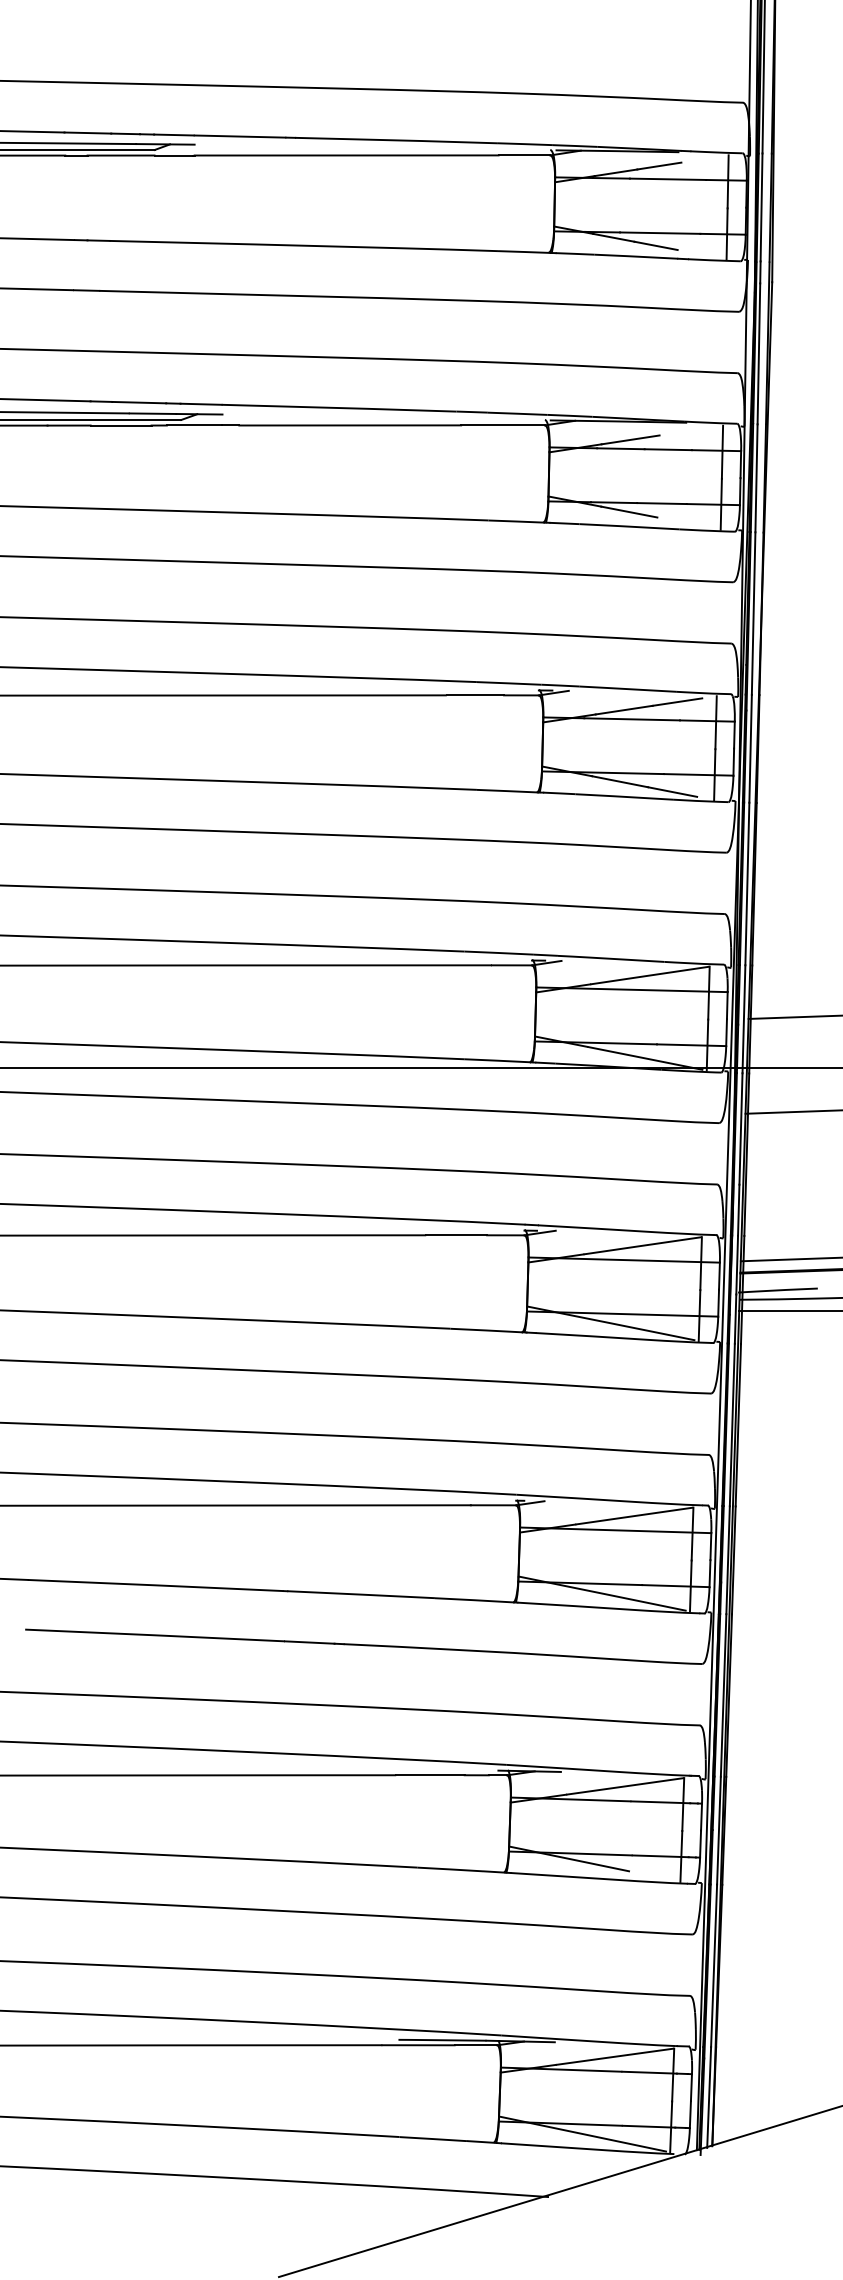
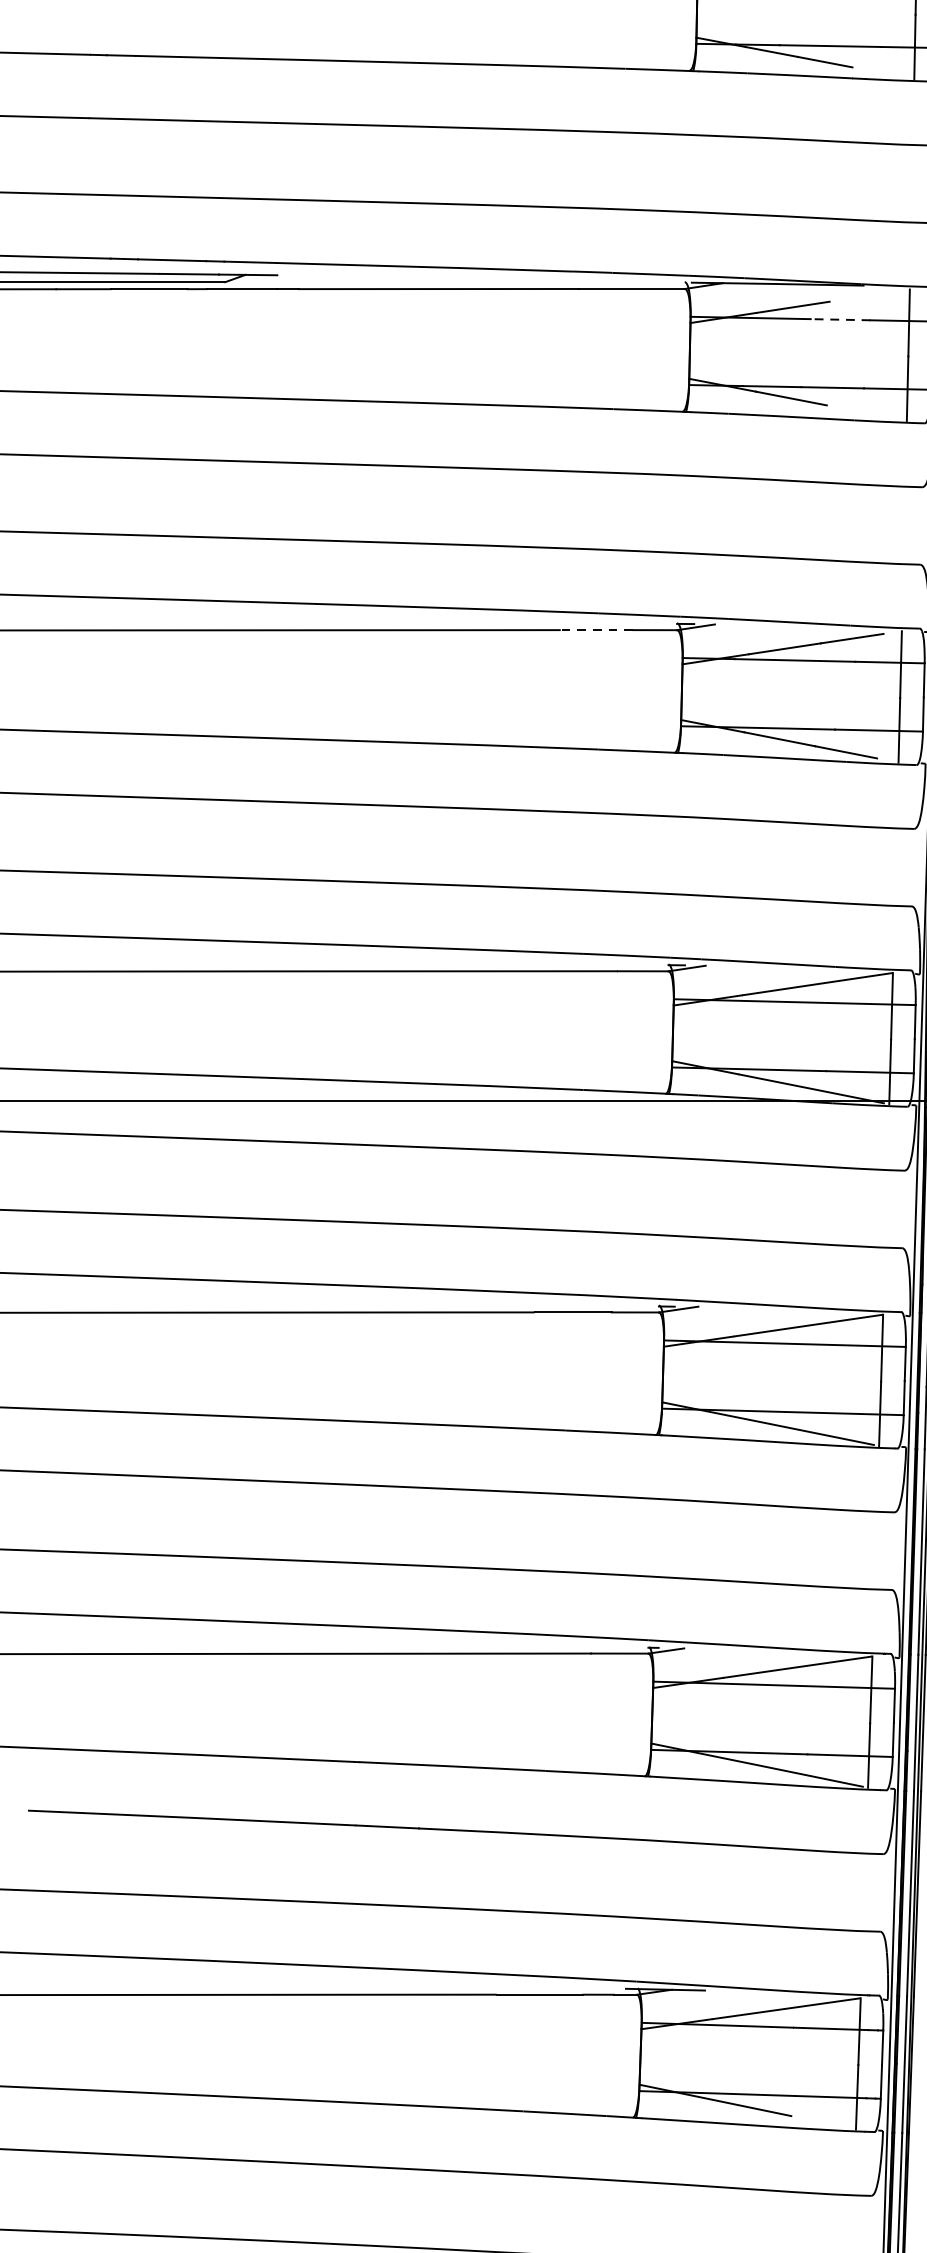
line: (668, 449) -> (840, 319), solid -> dashed
line: (475, 695) -> (597, 630), solid -> dashed

